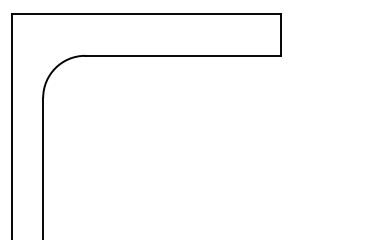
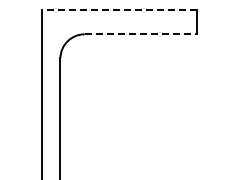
line: (146, 14) -> (119, 10), solid -> dashed
line: (184, 56) -> (141, 34), solid -> dashed

